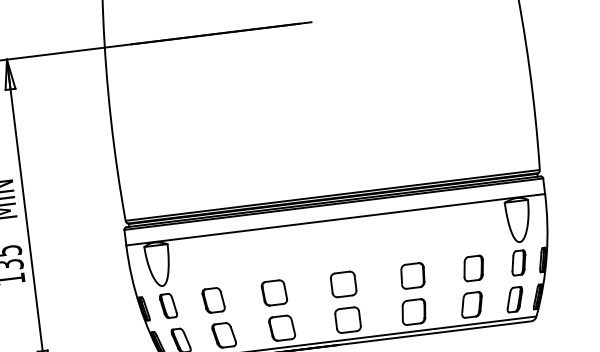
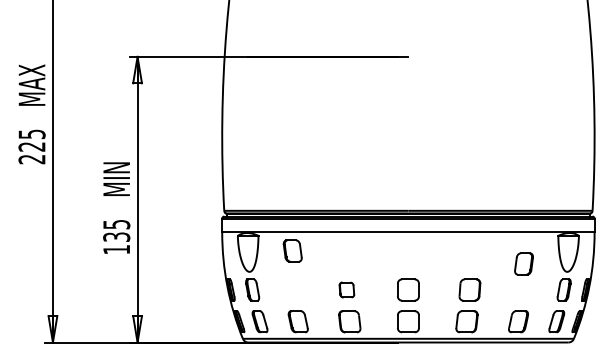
part: (473, 267) -> (523, 263), moved
part: (273, 292) -> (346, 289), size x0.7
part: (213, 299) -> (292, 250), moved

